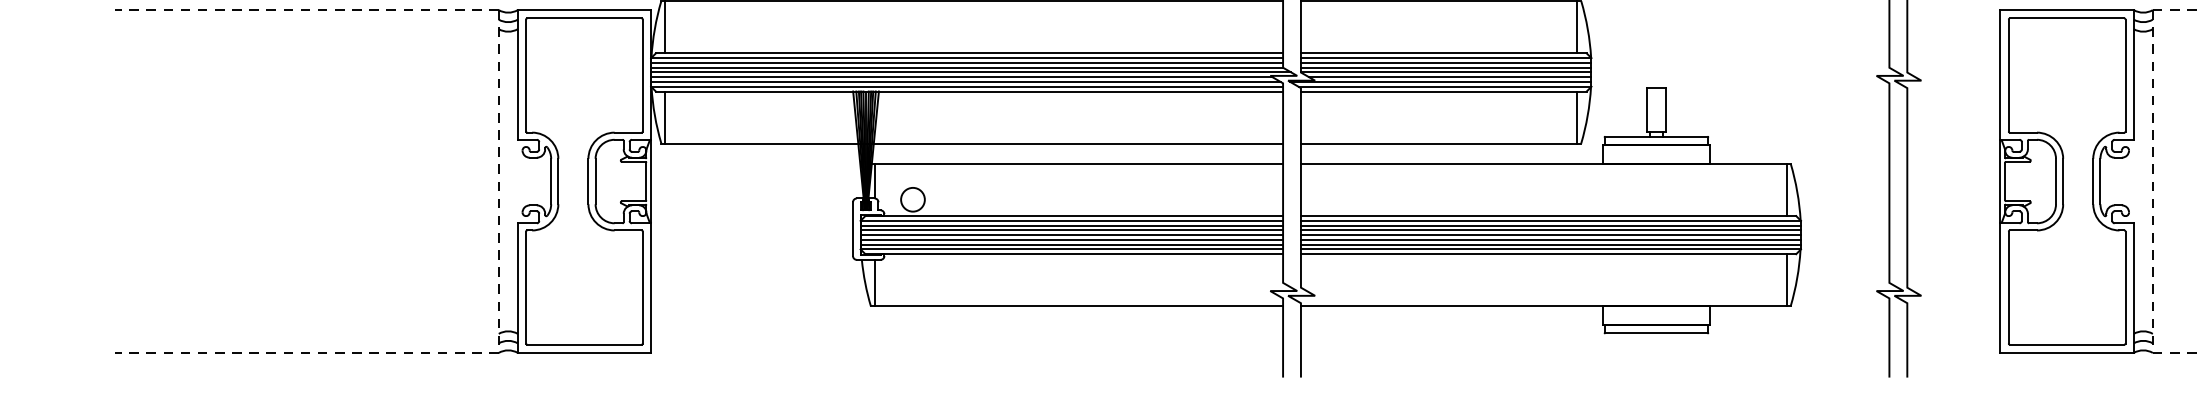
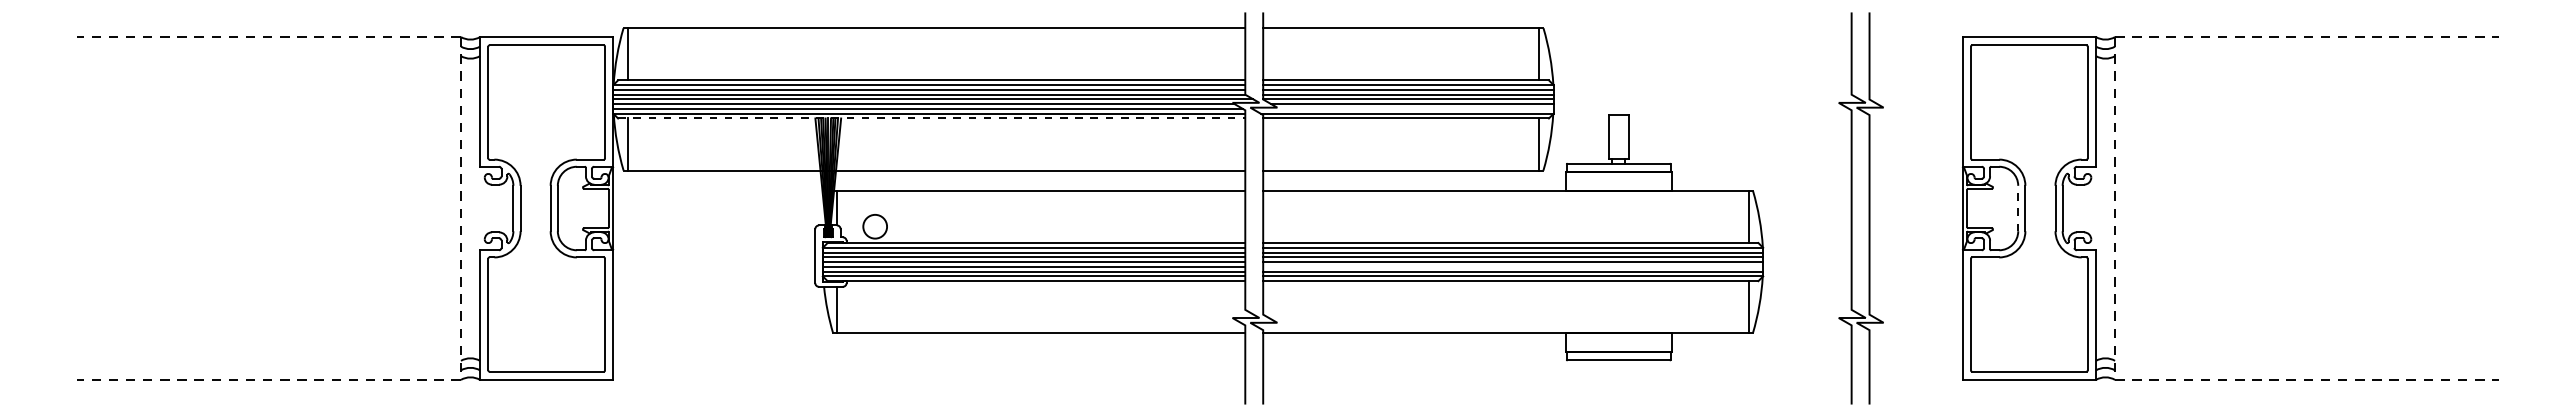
line: (1440, 81) -> (1402, 108), removed
line: (969, 91) -> (931, 118), solid -> dashed
line: (2056, 181) -> (2018, 208), solid -> dashed
line: (1551, 239) -> (1513, 266), removed

